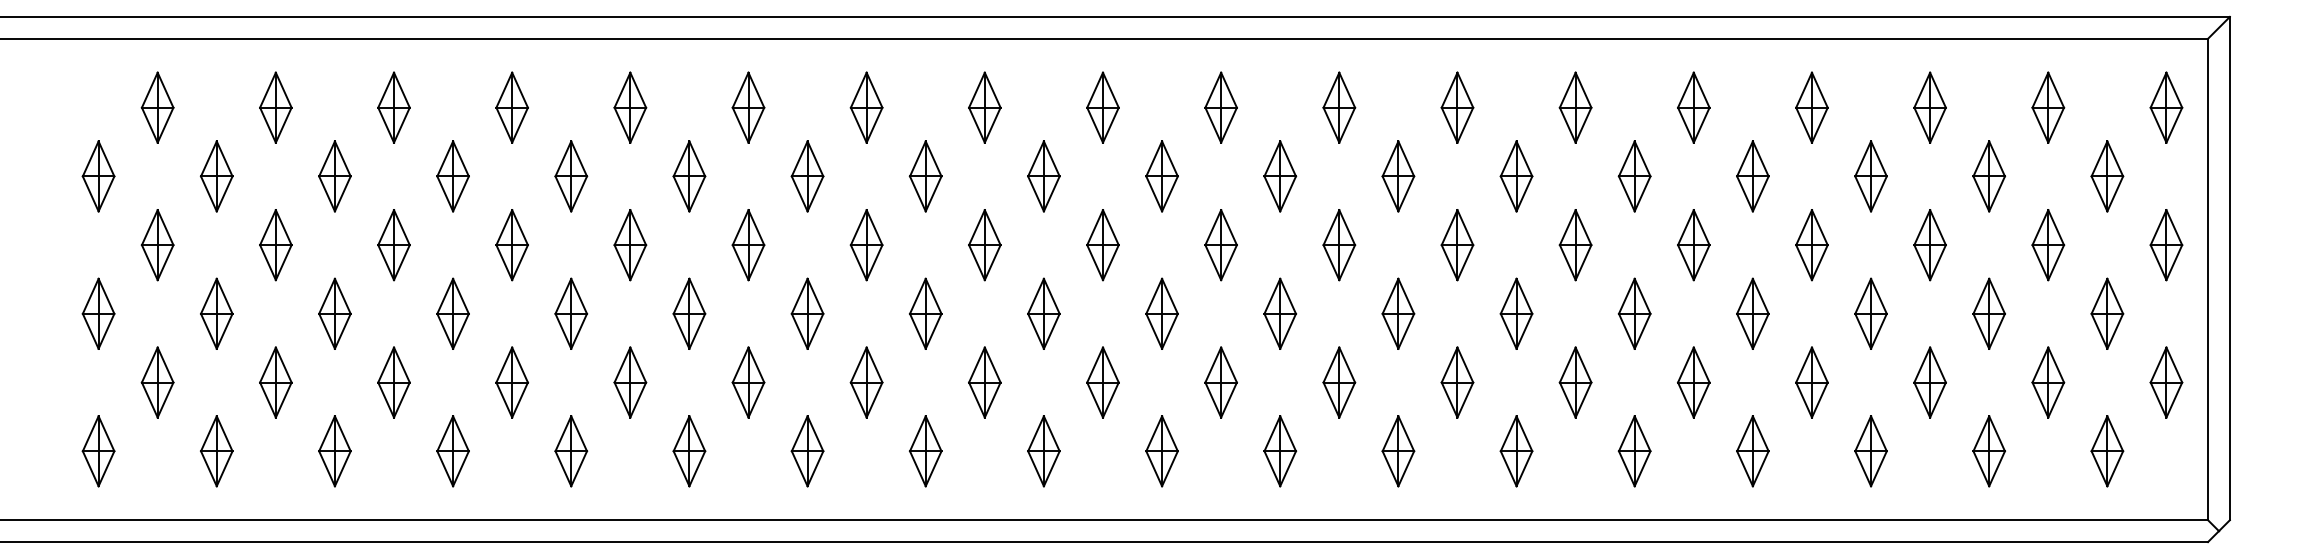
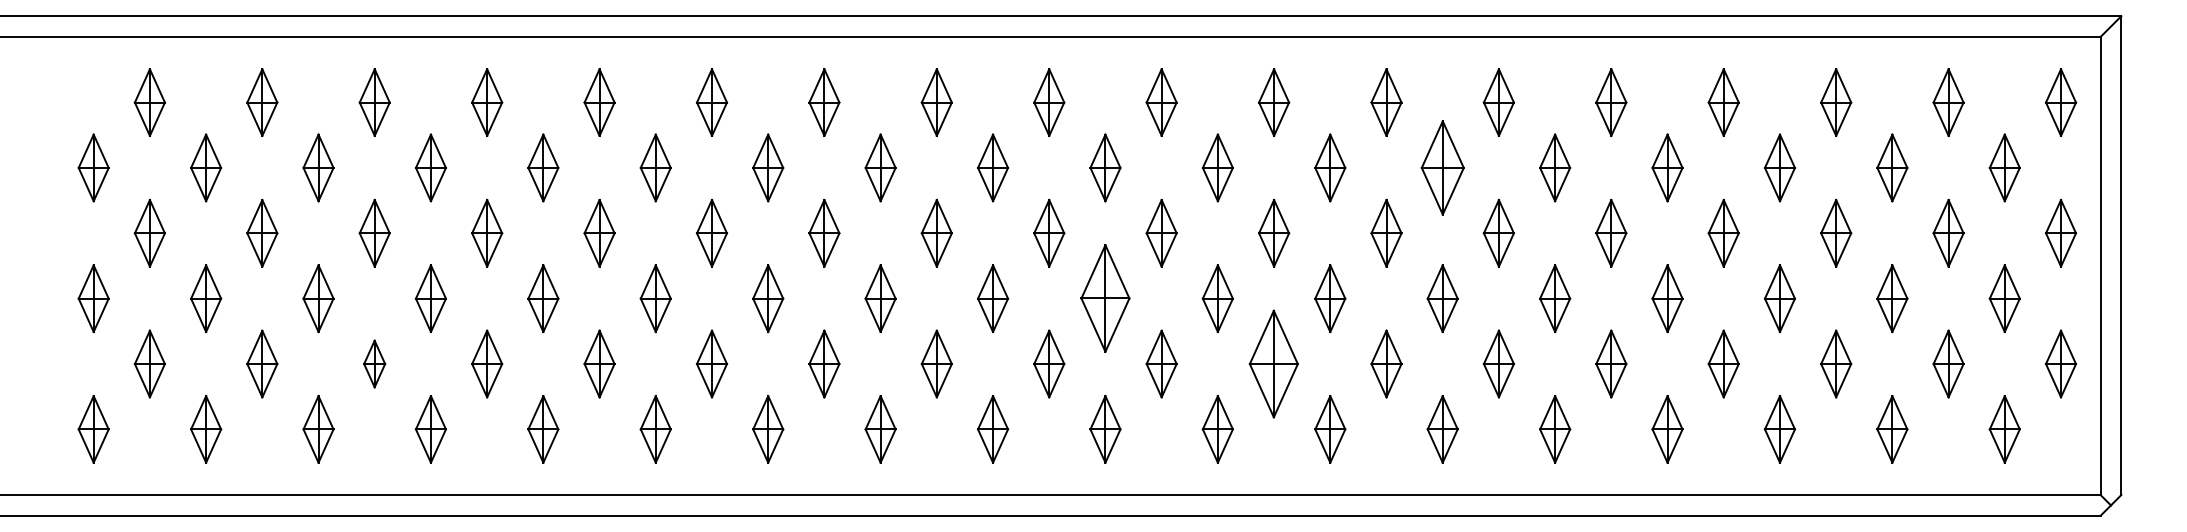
part: (1516, 175) -> (1442, 167), size x1.4
part: (1162, 313) -> (1105, 298), size x1.6
part: (393, 381) -> (374, 363), size x0.7
part: (1339, 381) -> (1274, 363), size x1.6

